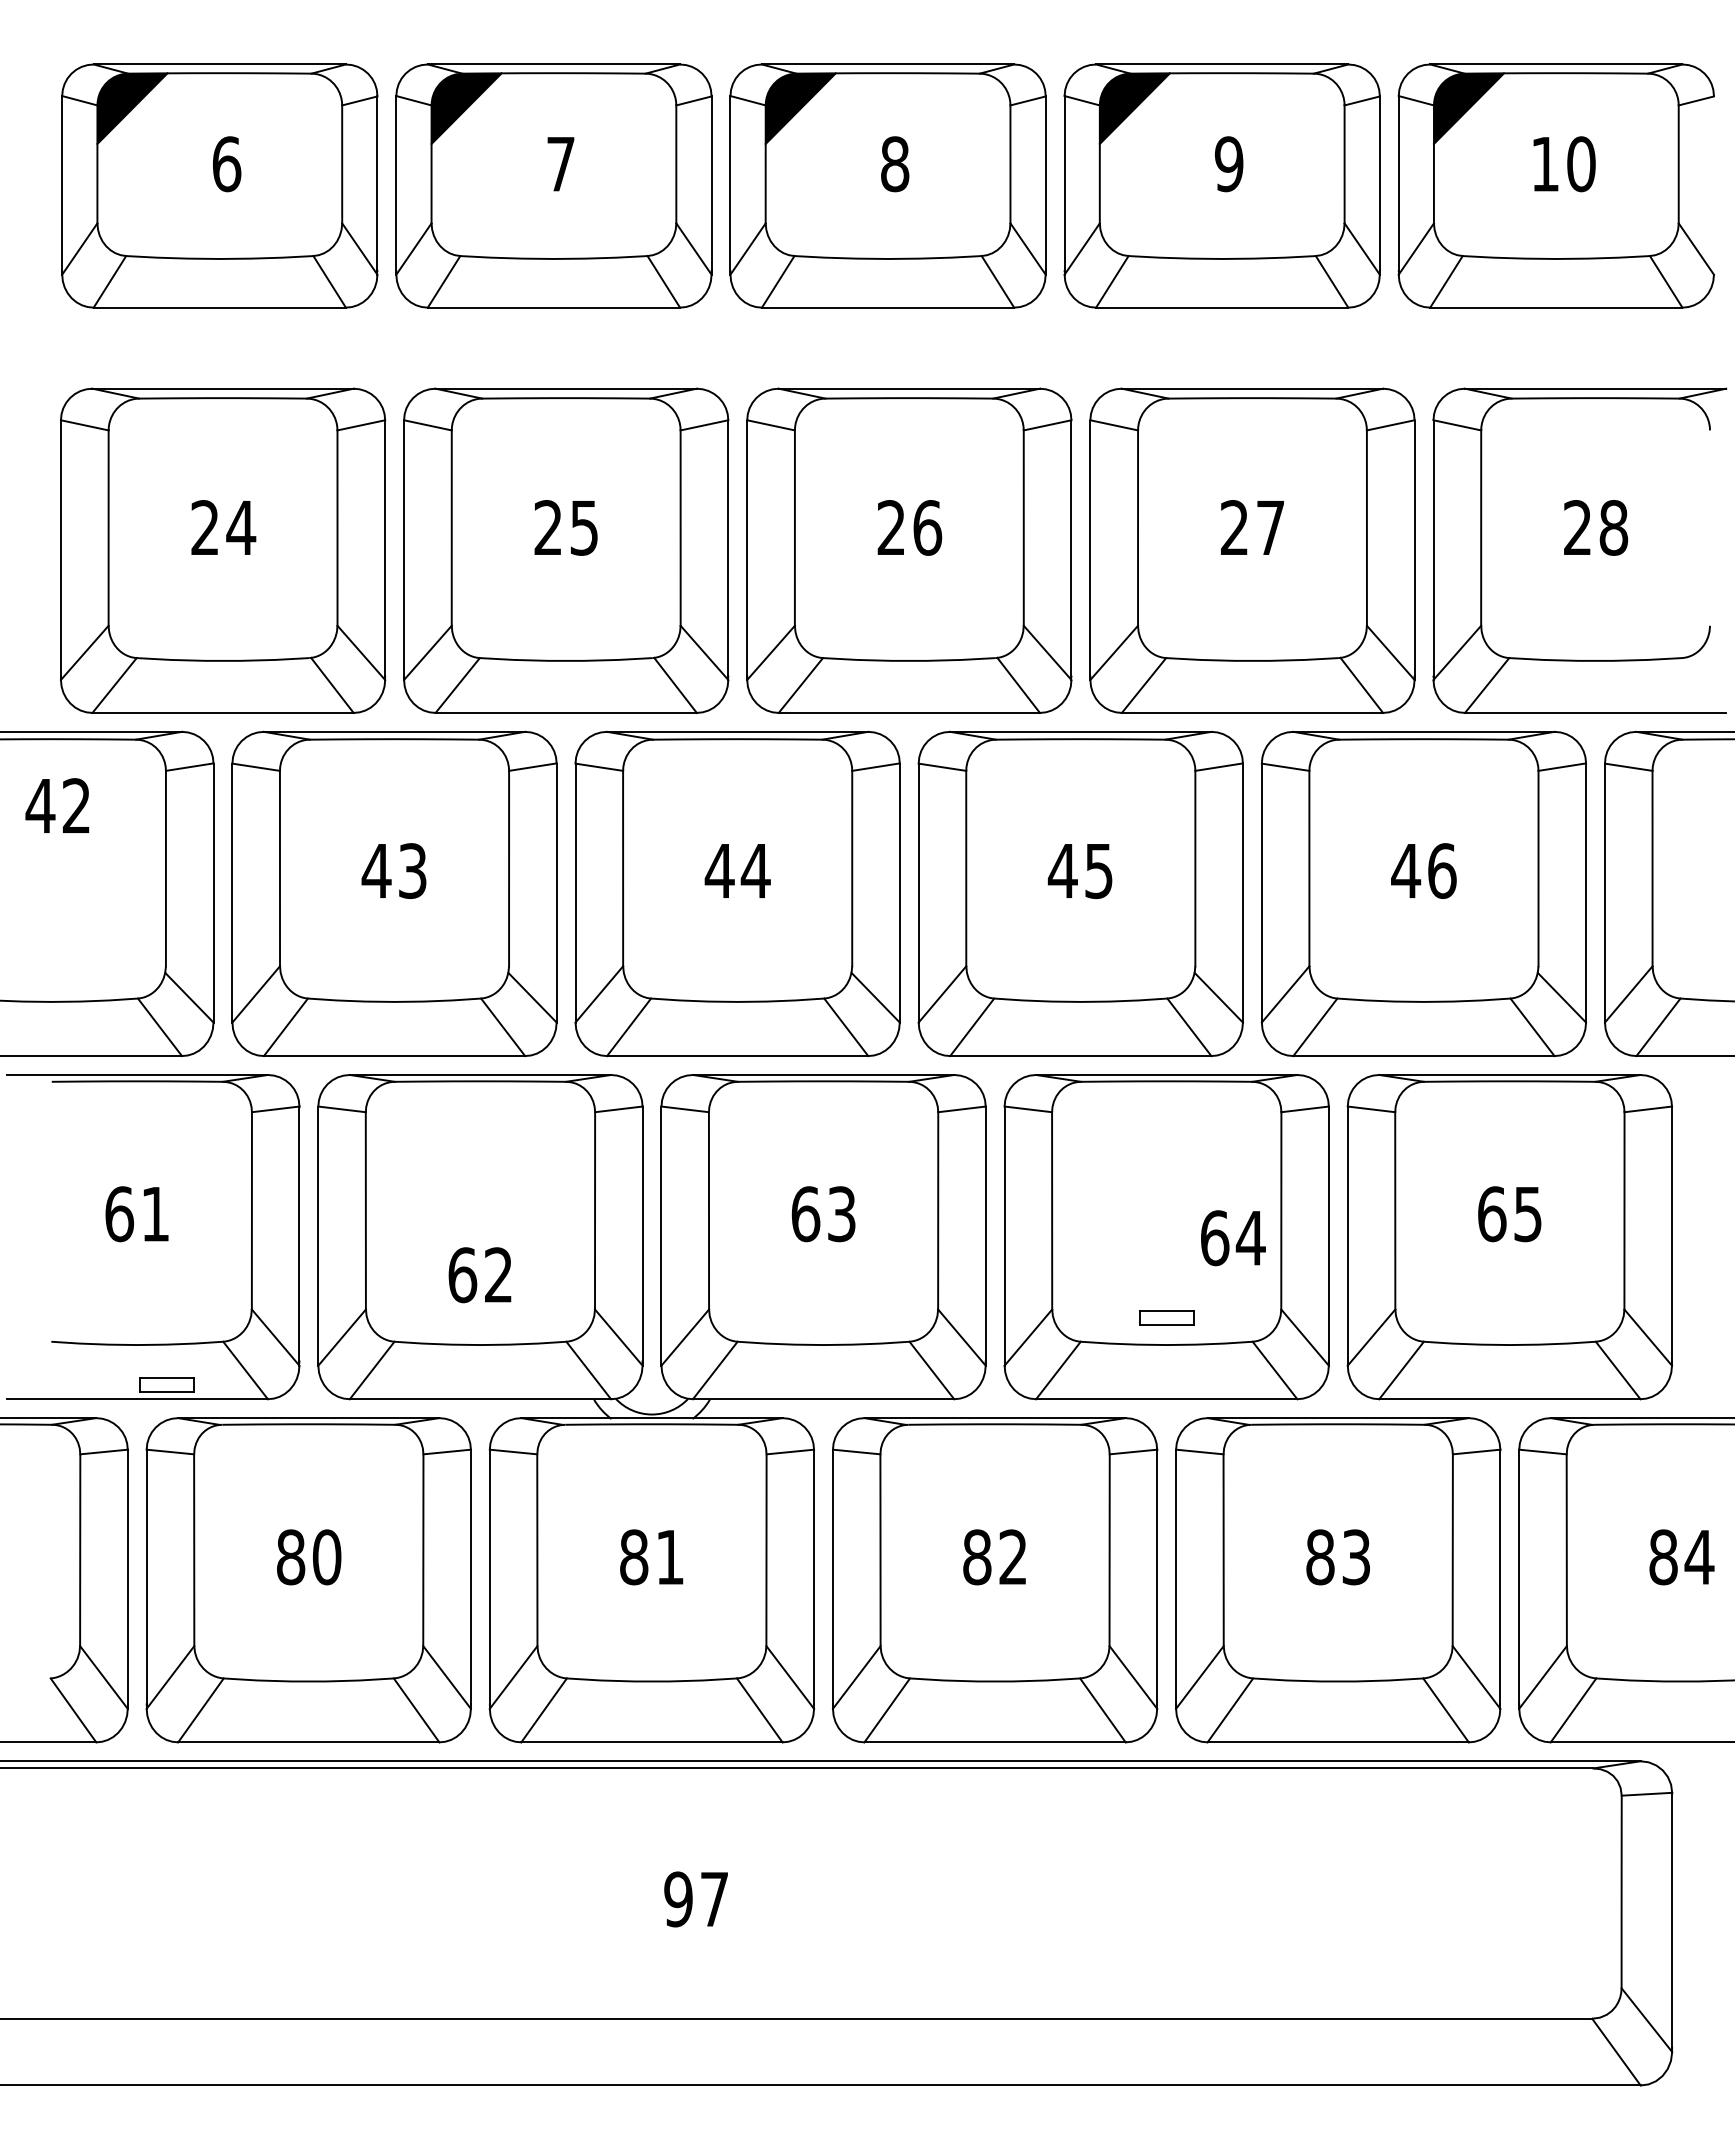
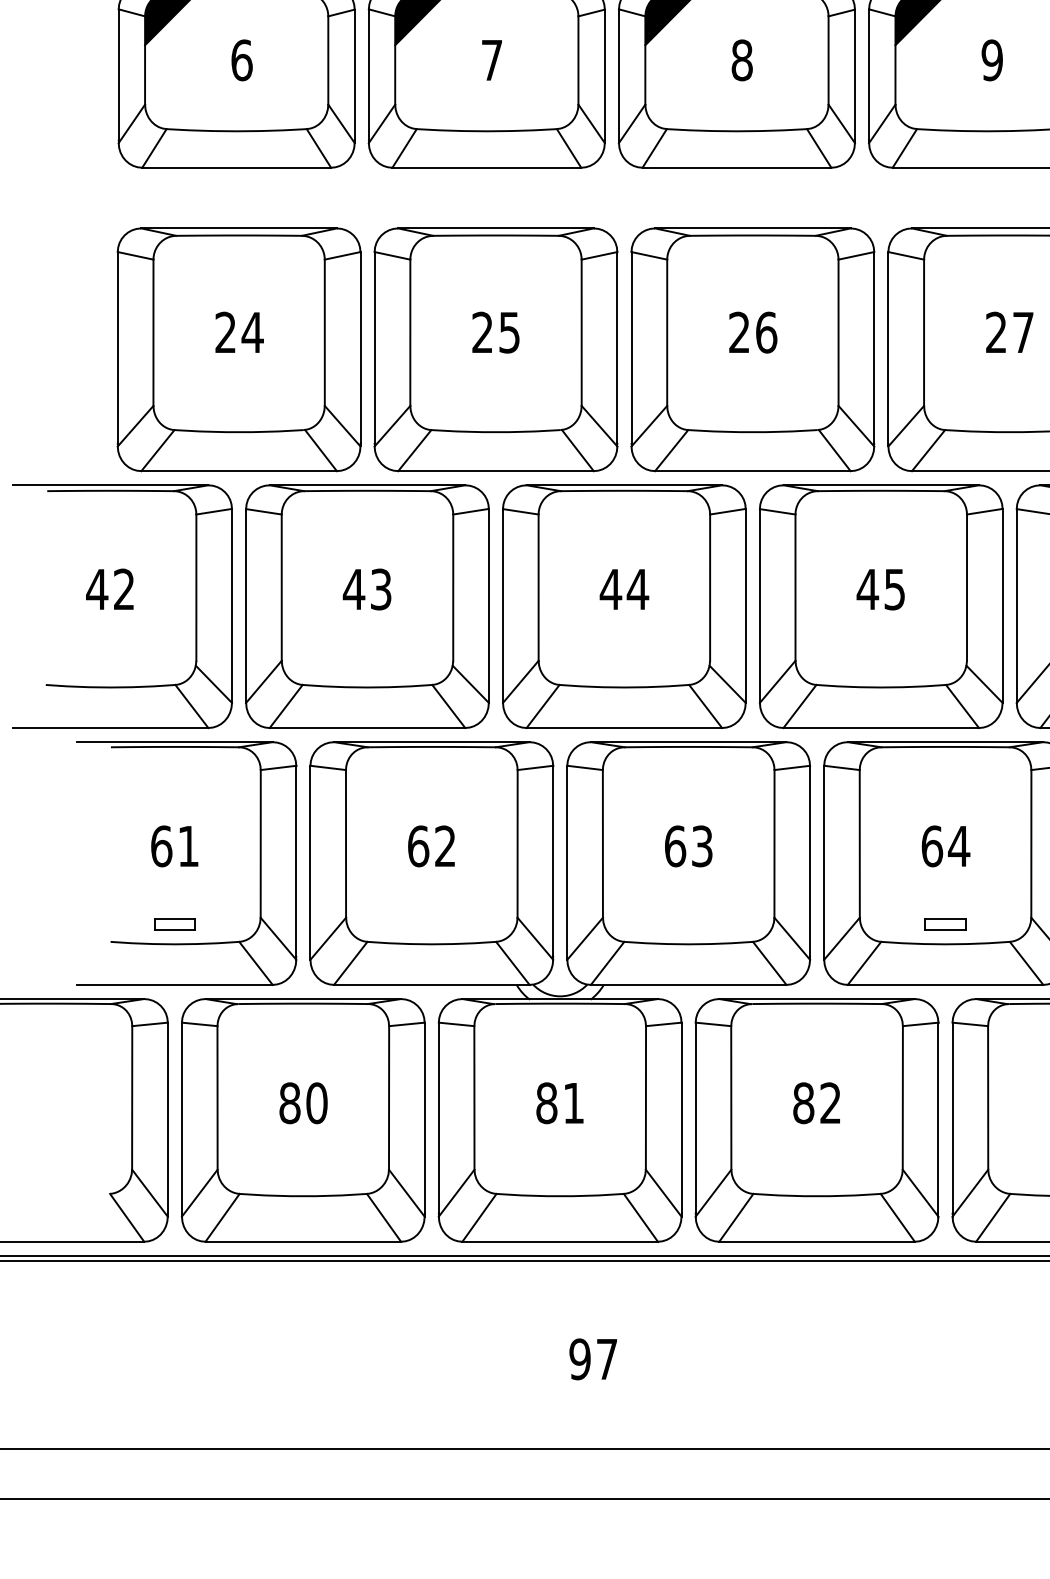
text: (57, 805) -> (109, 589), moved
text: (1233, 1238) -> (946, 846), moved
text: (479, 1275) -> (431, 846), moved
part: (166, 1384) -> (174, 923), moved

